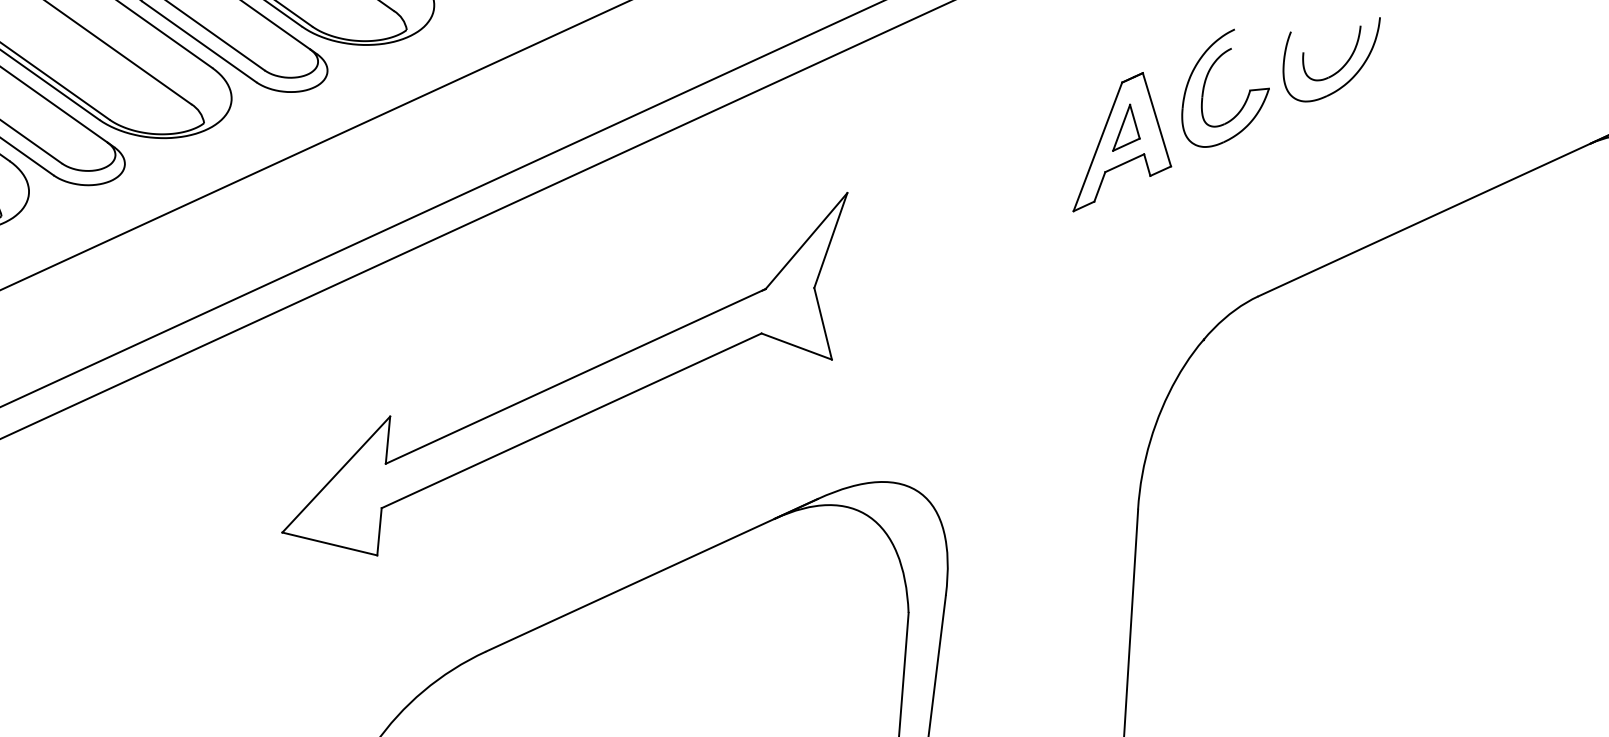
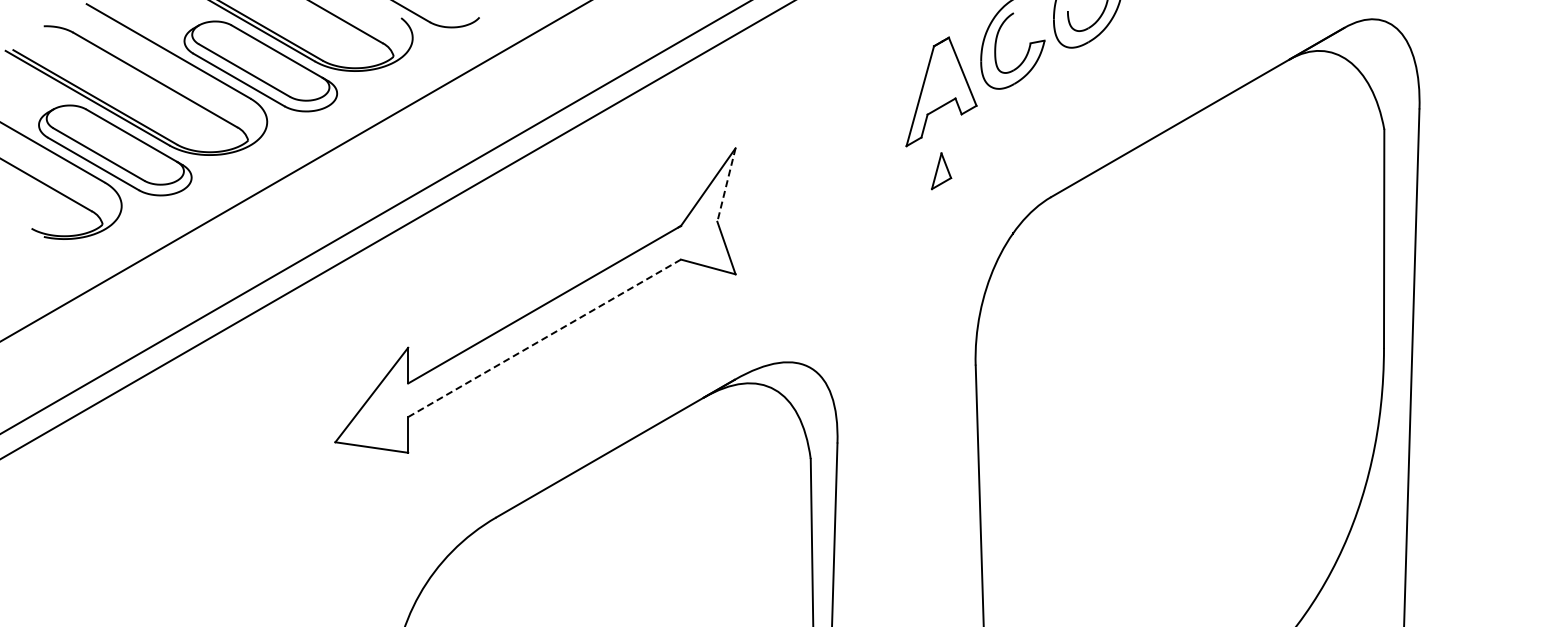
part: (1127, 128) -> (941, 171), moved
line: (830, 241) -> (726, 185), solid -> dashed
line: (571, 421) -> (544, 338), solid -> dashed

